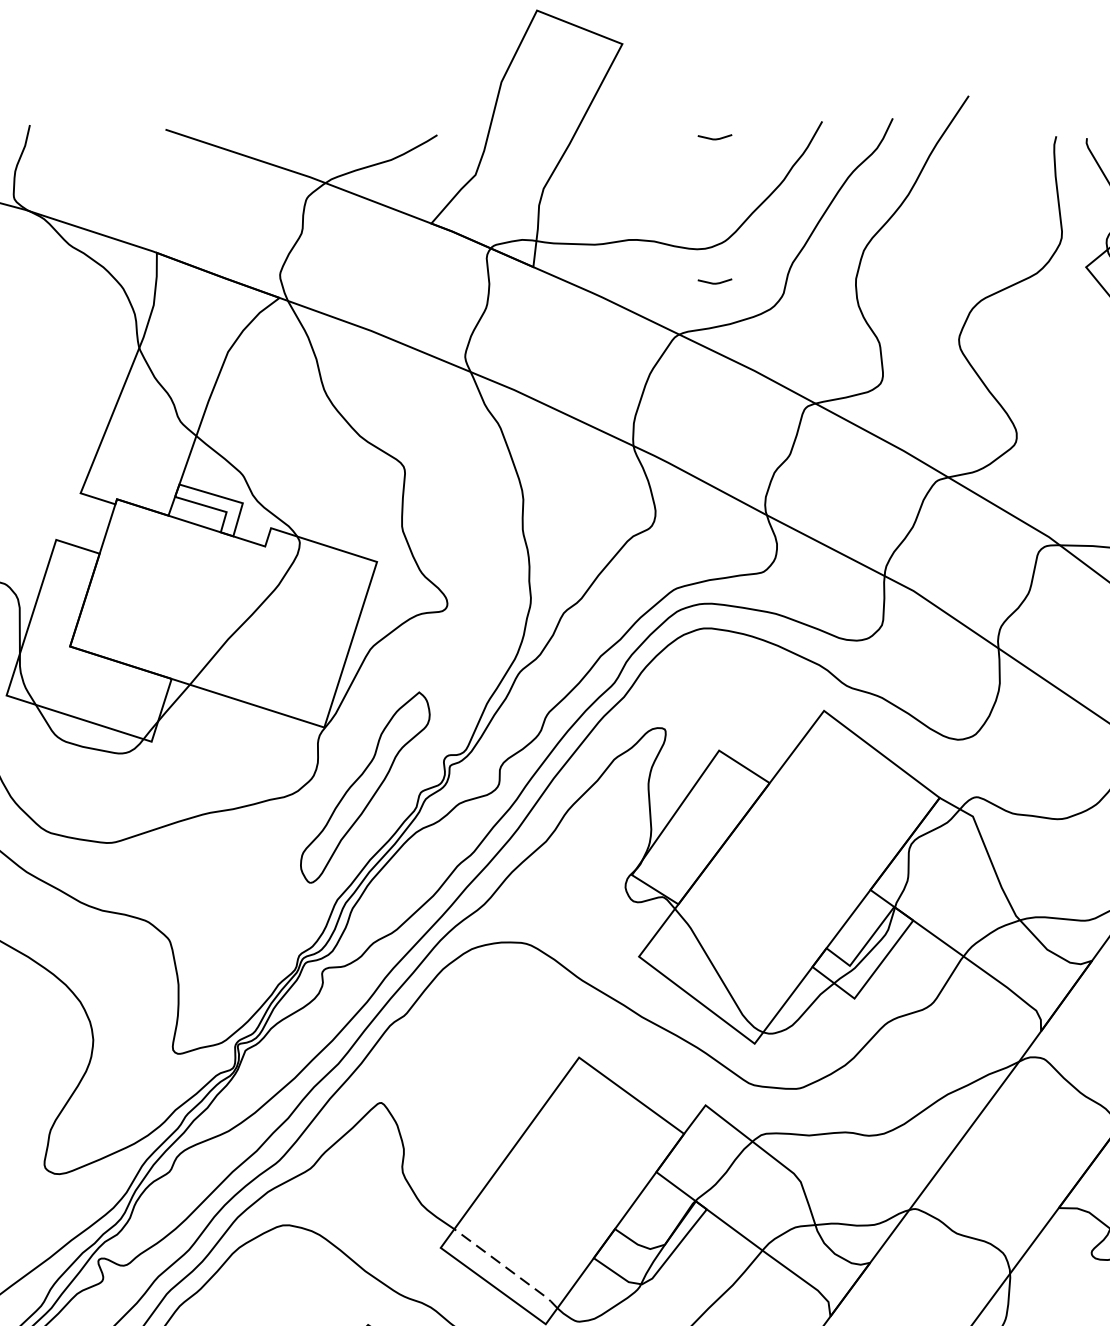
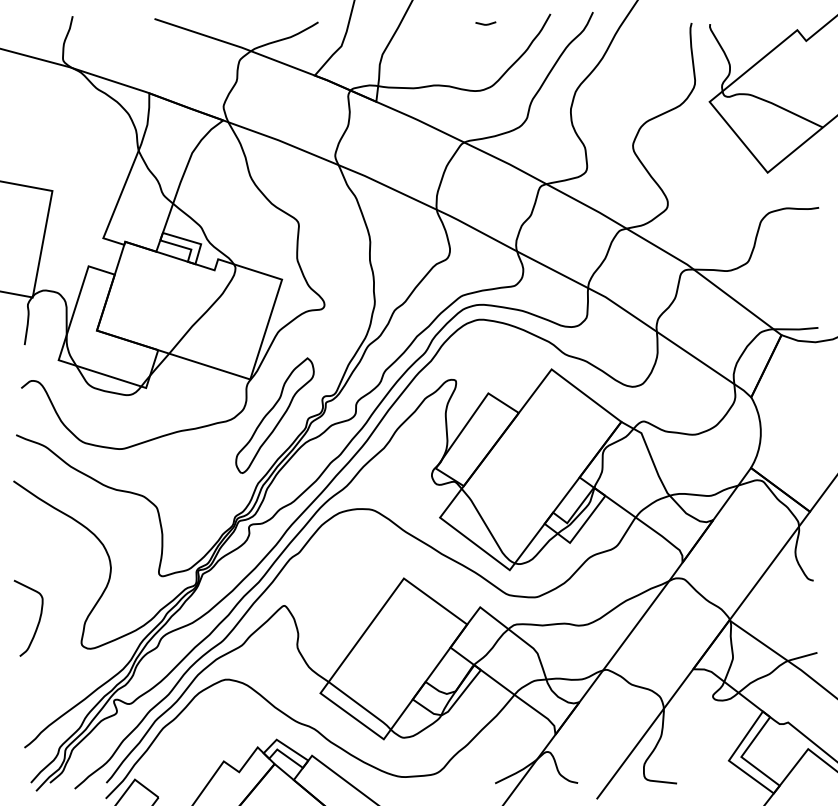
line: (712, 281) -> (484, 110), removed
line: (507, 1268) -> (360, 705), dashed -> solid

